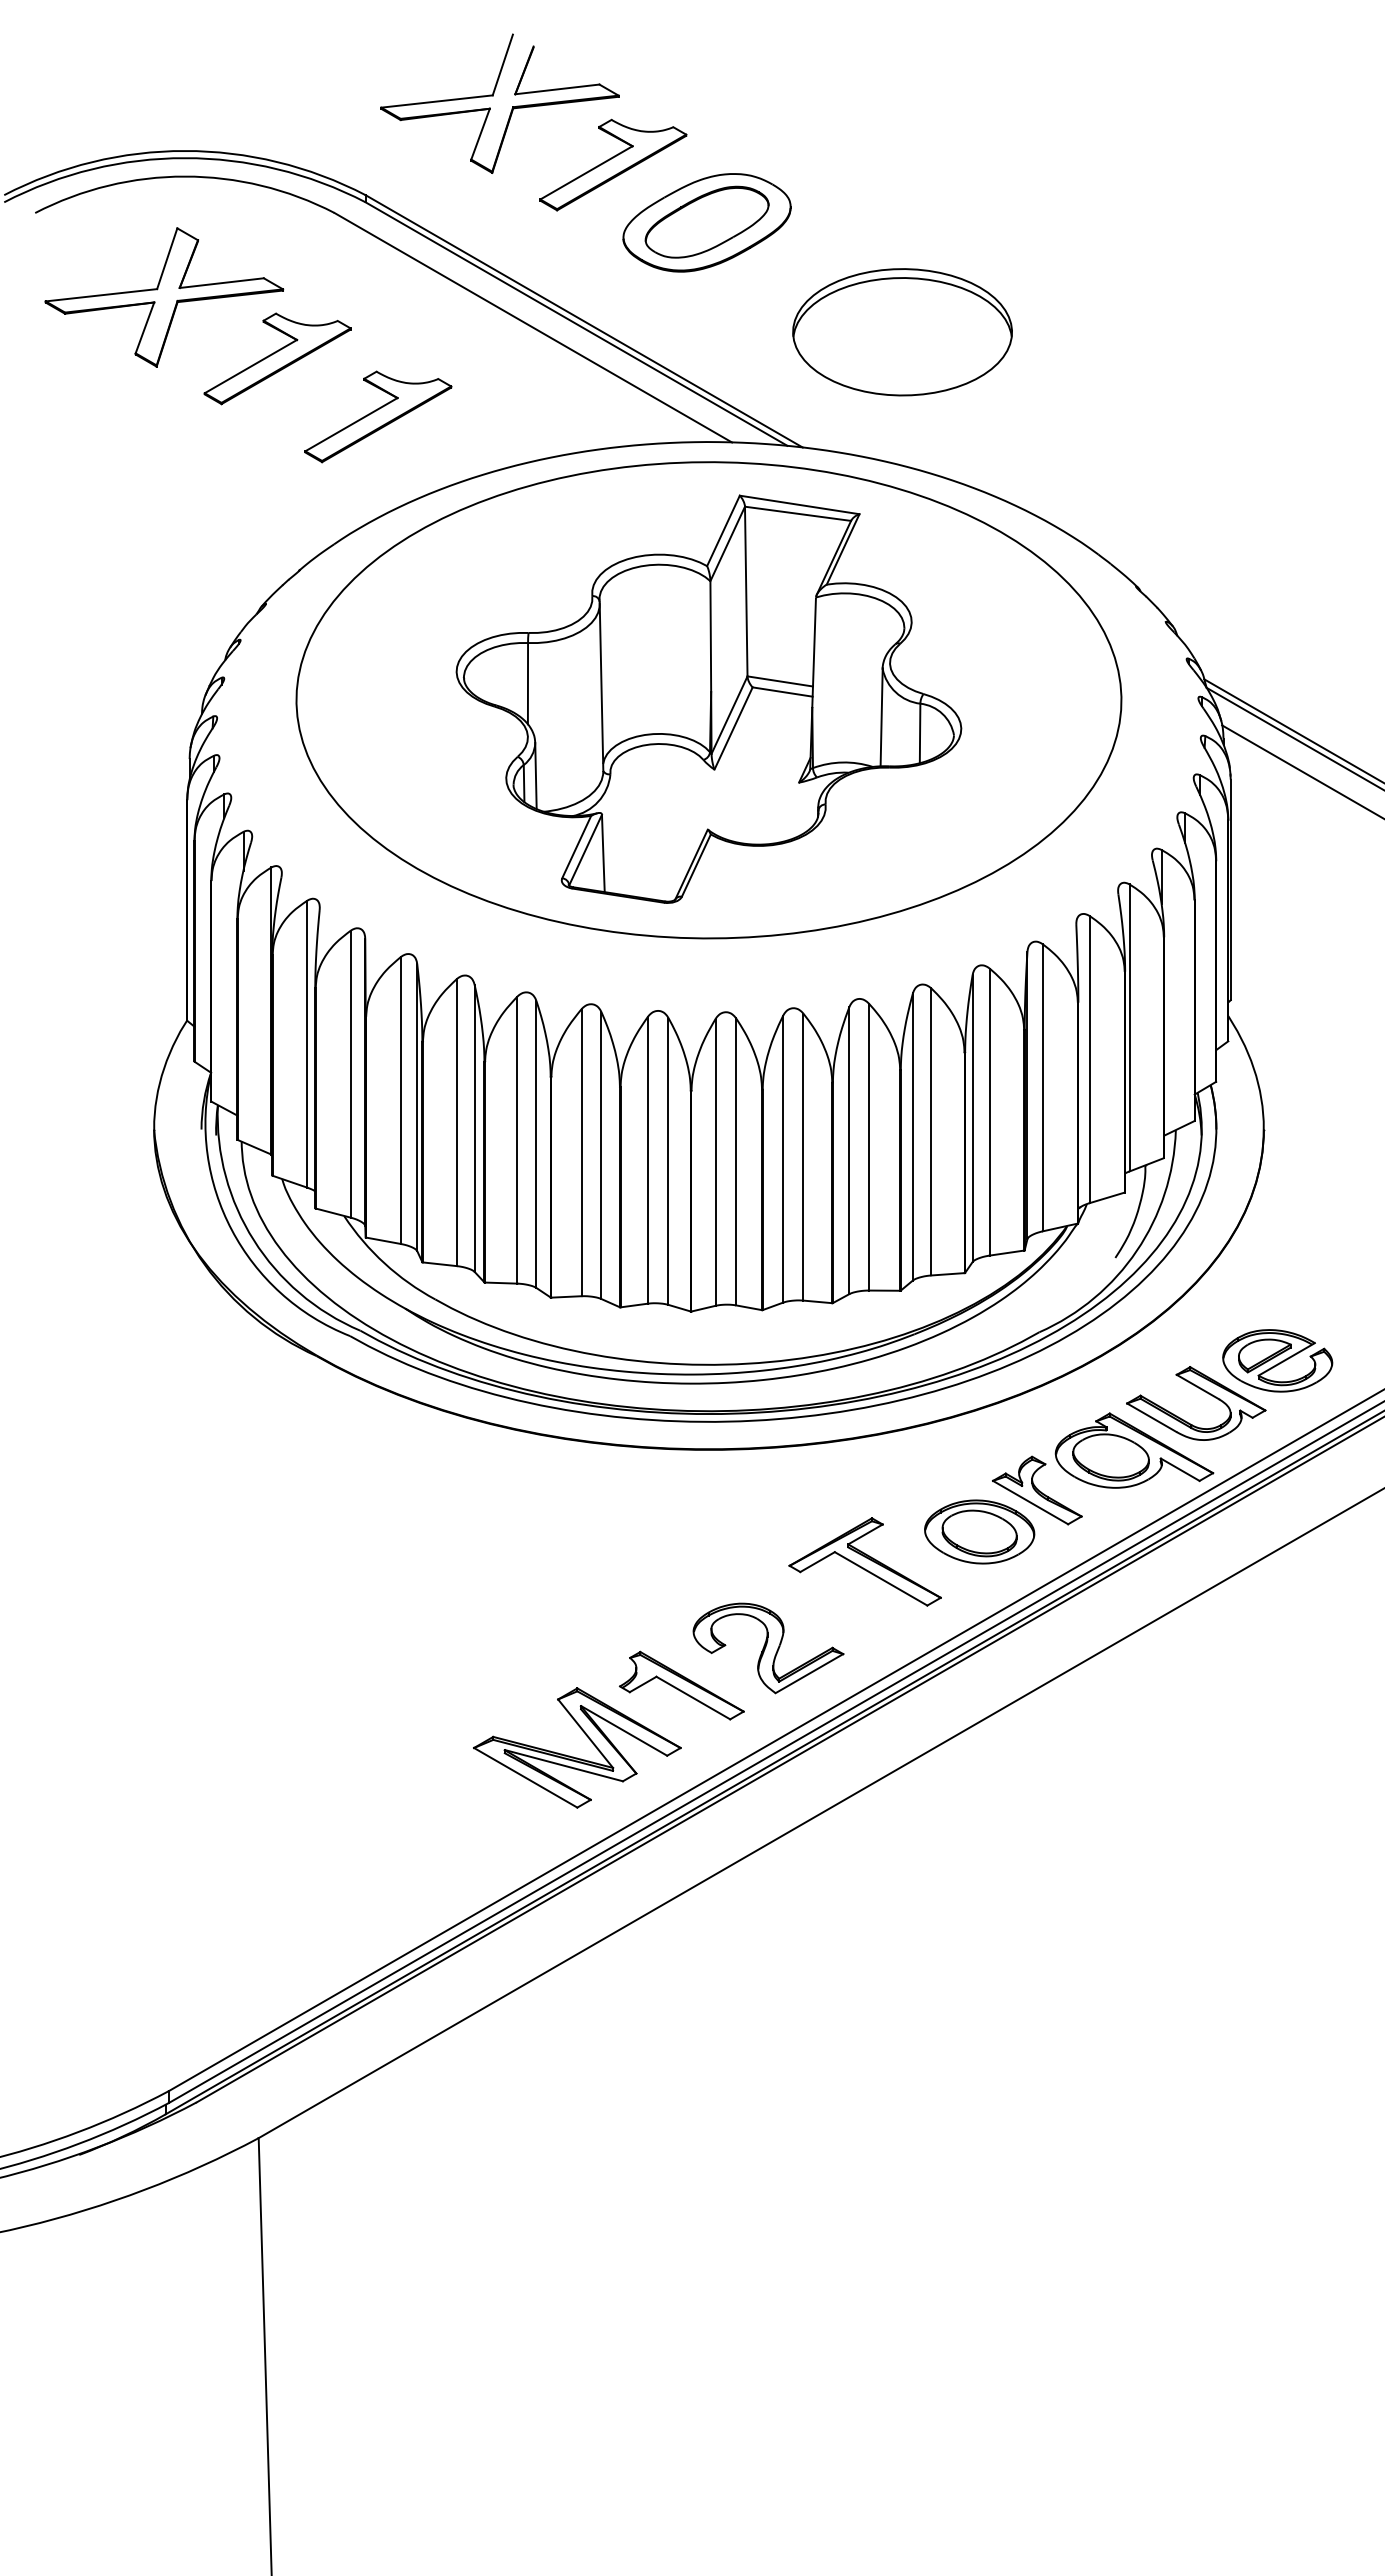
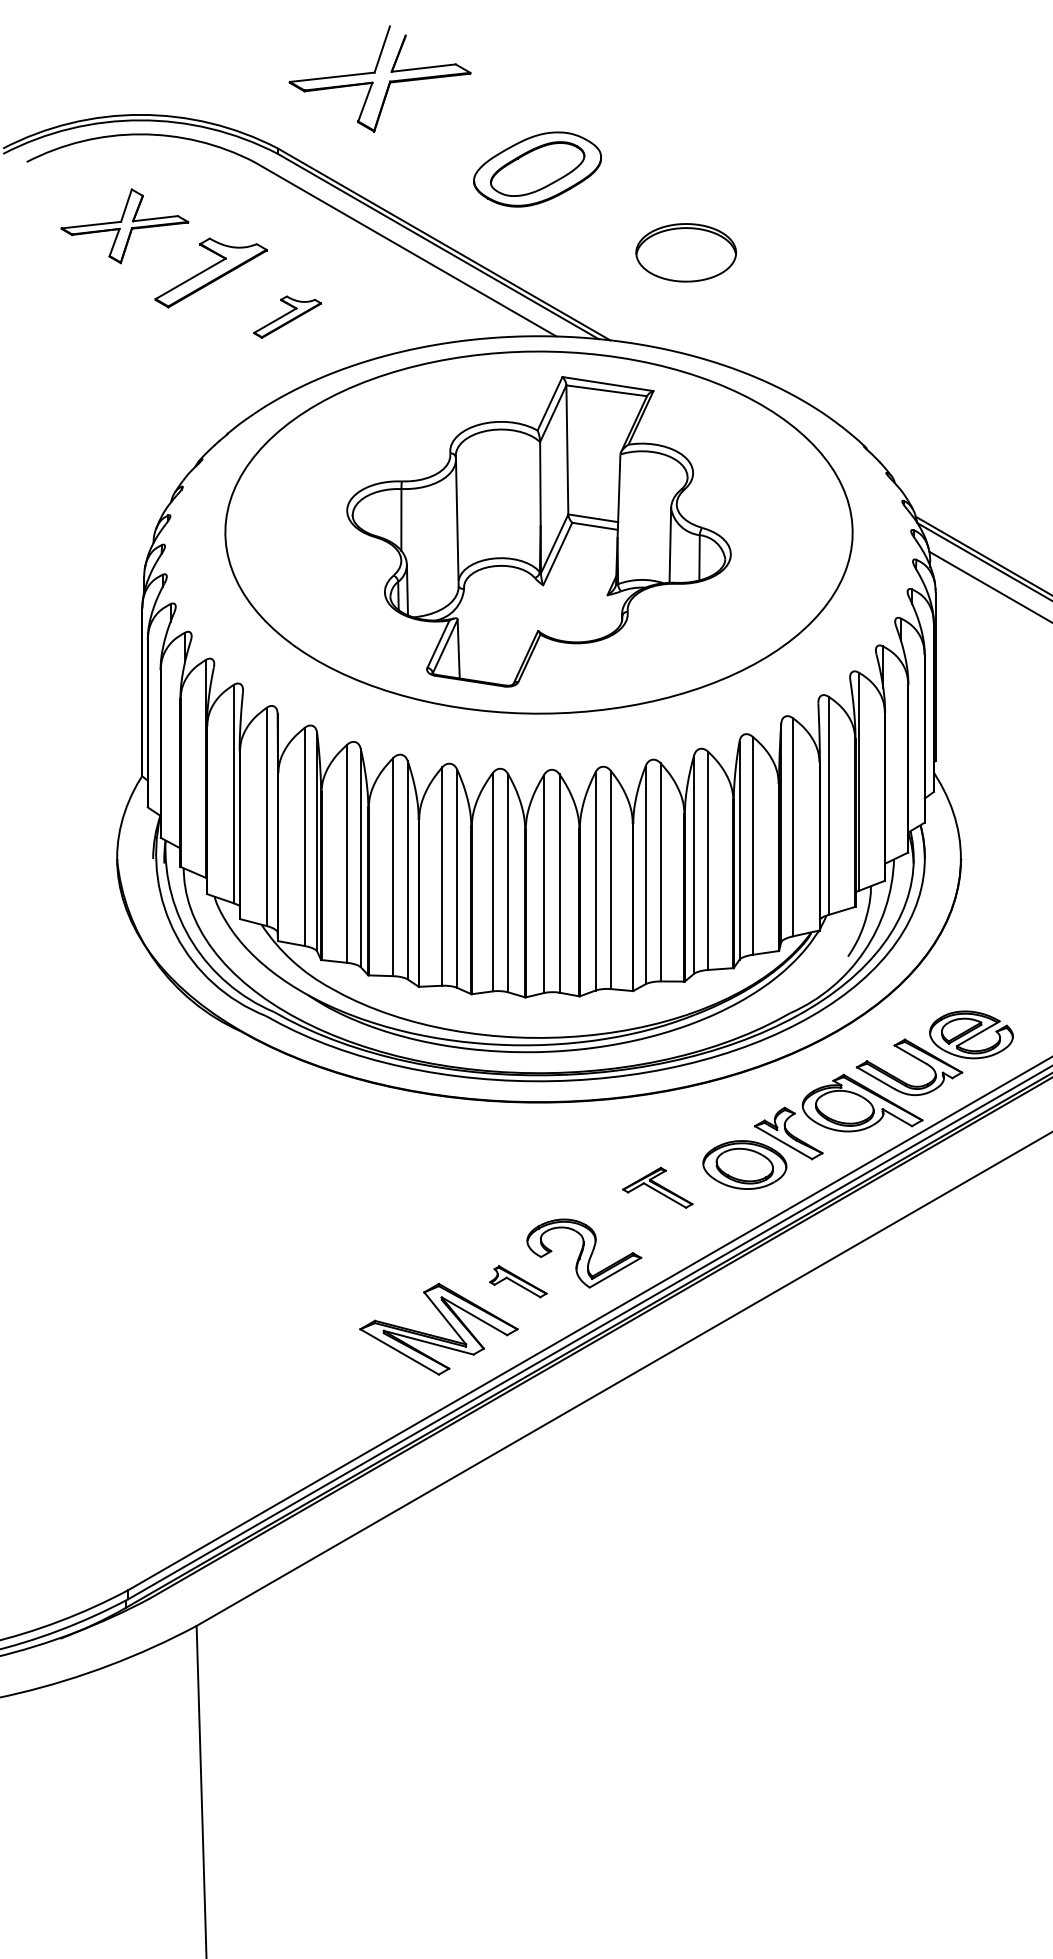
part: (613, 164) -> (466, 125), removed
part: (164, 297) -> (125, 226), size x0.7
part: (902, 332) -> (686, 252), size x0.6
part: (378, 416) -> (287, 316), size x0.6
part: (864, 1561) -> (657, 1187), size x0.6
part: (681, 1685) -> (518, 1281), size x0.6

